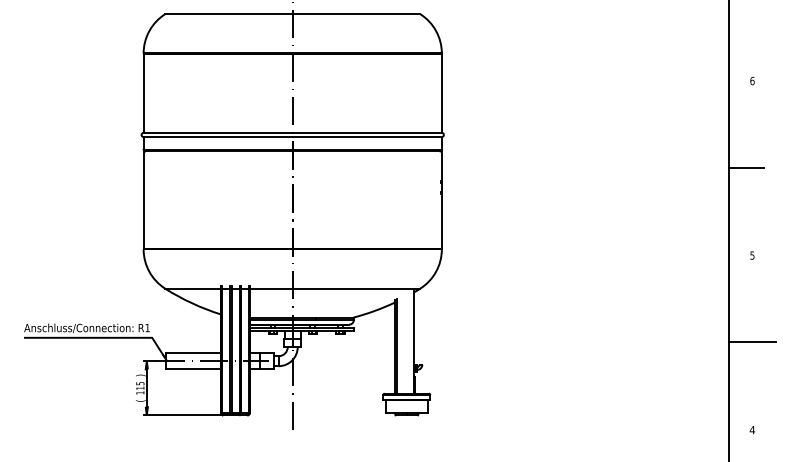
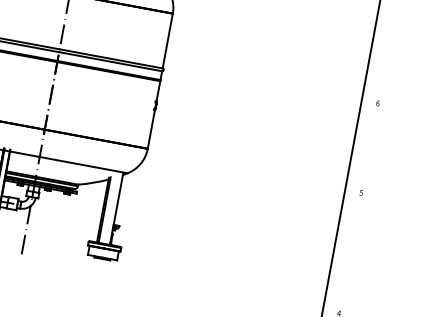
text: (752, 80) -> (378, 103), moved
line: (746, 167) -> (368, 131), removed
line: (752, 342) -> (350, 252), removed

